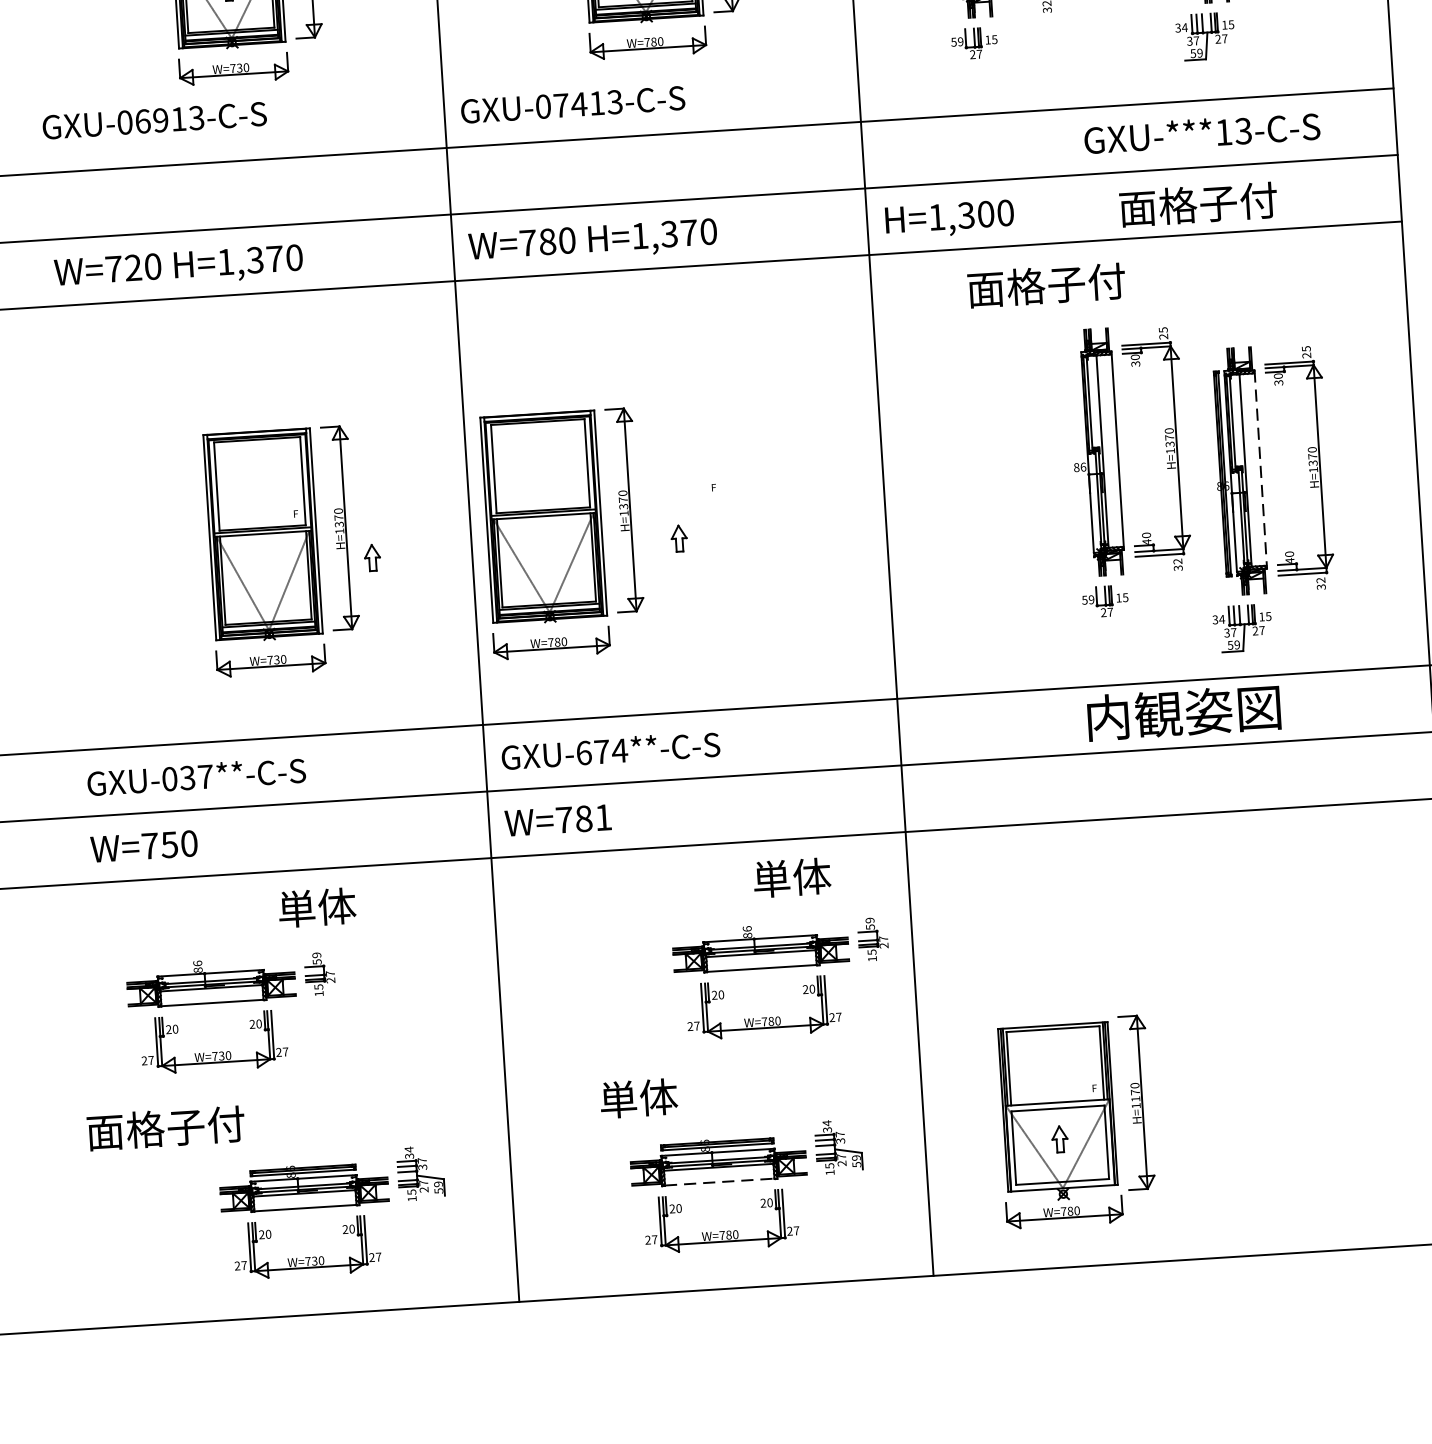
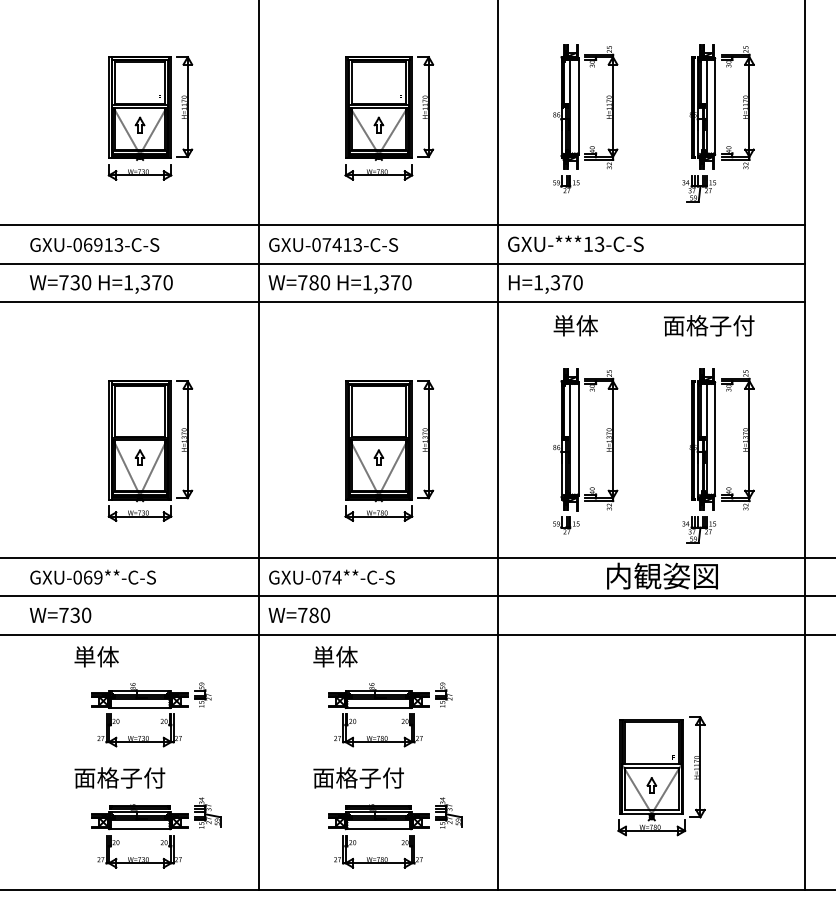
text: (572, 104) -> (333, 244), moved
text: (154, 119) -> (94, 244), moved
text: (1201, 132) -> (575, 243), moved
text: (1199, 203) -> (709, 325), moved
text: (985, 213) -> (566, 282), H=1,300 -> H=1,370
text: (132, 267) -> (74, 282), W=720 -> W=730
text: (1045, 284) -> (598, 325), 面格子付 -> 単体
line: (1261, 469) -> (715, 439), dashed -> solid
part: (1130, 471) -> (585, 451), moved
part: (563, 532) -> (389, 450), moved
part: (371, 557) -> (139, 457), moved
text: (584, 752) -> (316, 577), GXU-674**-C-S -> GXU-074**-C-S
text: (195, 777) -> (92, 577), GXU-037**-C-S -> GXU-069**-C-S
text: (603, 817) -> (325, 615), W=781 -> W=780
text: (170, 843) -> (75, 614), W=750 -> W=730
text: (792, 877) -> (335, 656), moved
text: (316, 907) -> (96, 656), moved
part: (782, 978) -> (390, 714), moved
part: (232, 1013) -> (151, 714), moved
text: (678, 1095) -> (358, 777), 単体 -> 面格子付
part: (1075, 1122) -> (661, 776), moved
text: (165, 1127) -> (119, 777), moved
line: (718, 1181) -> (378, 828), dashed -> solid

